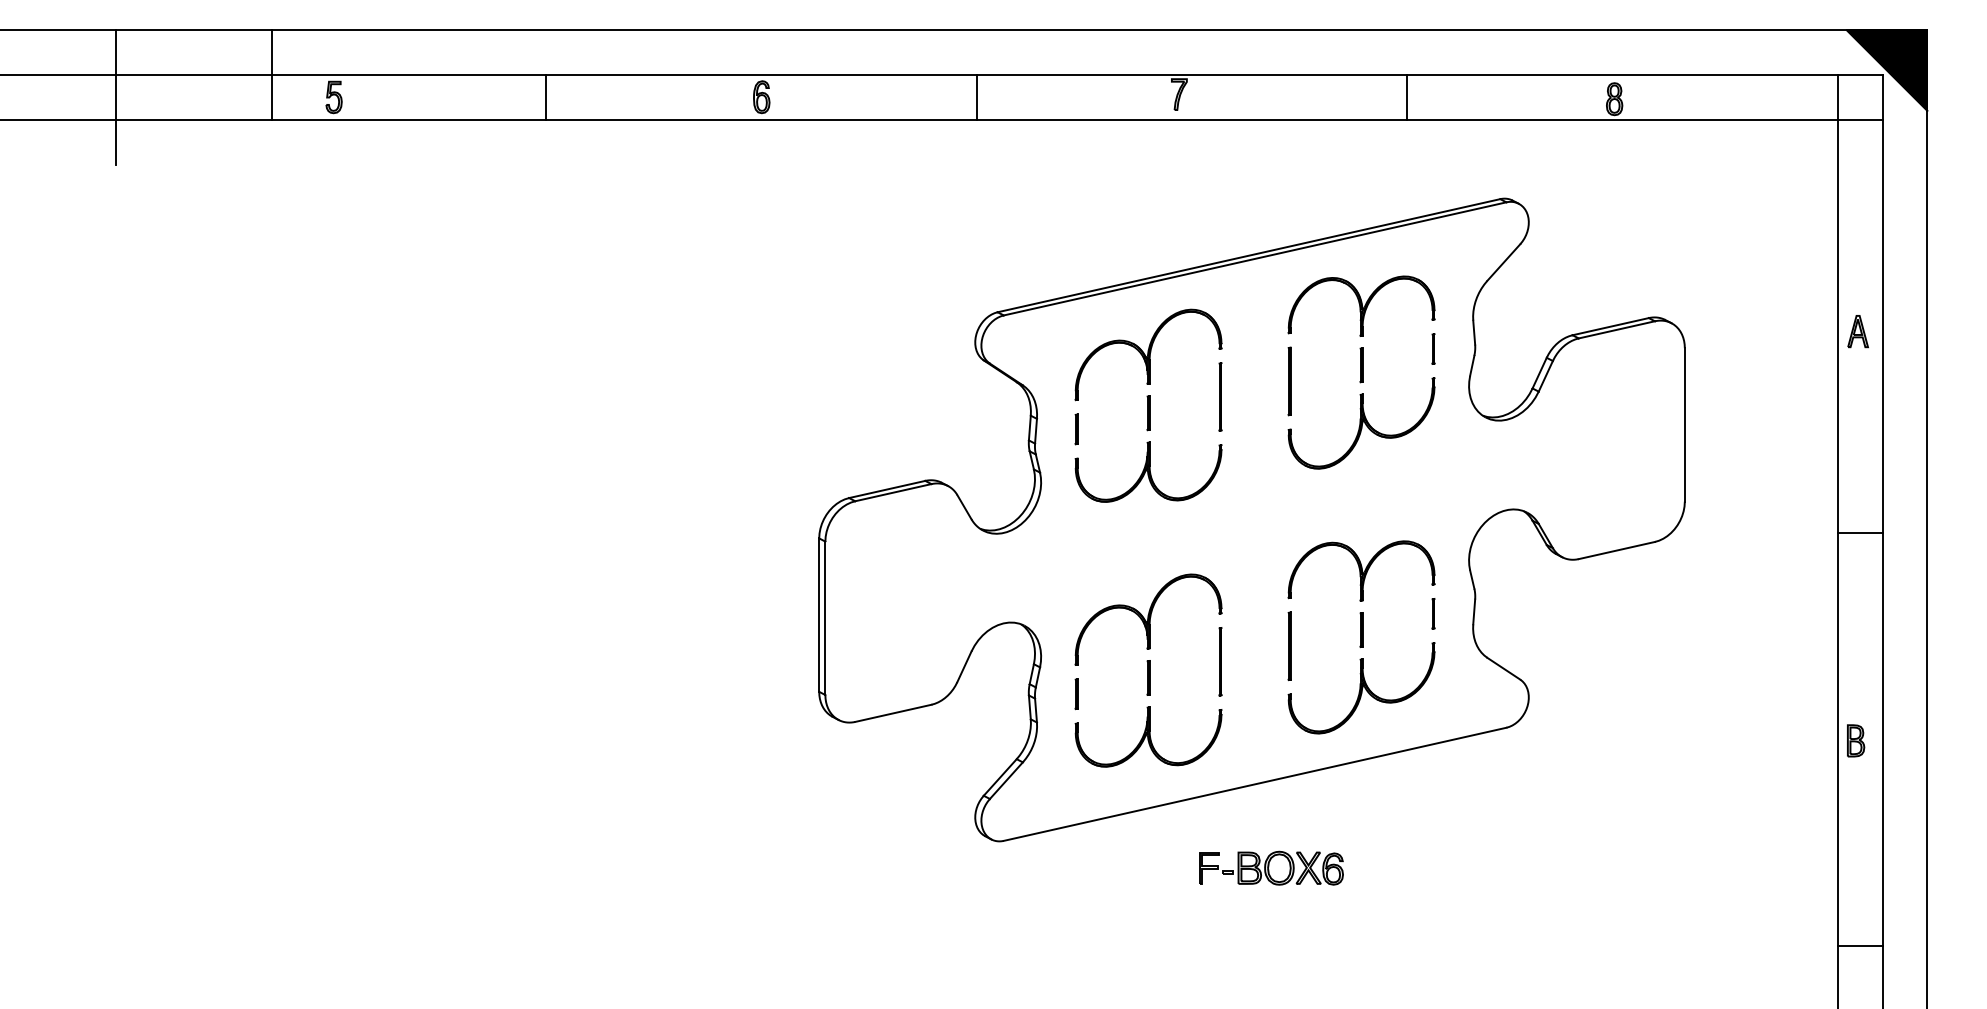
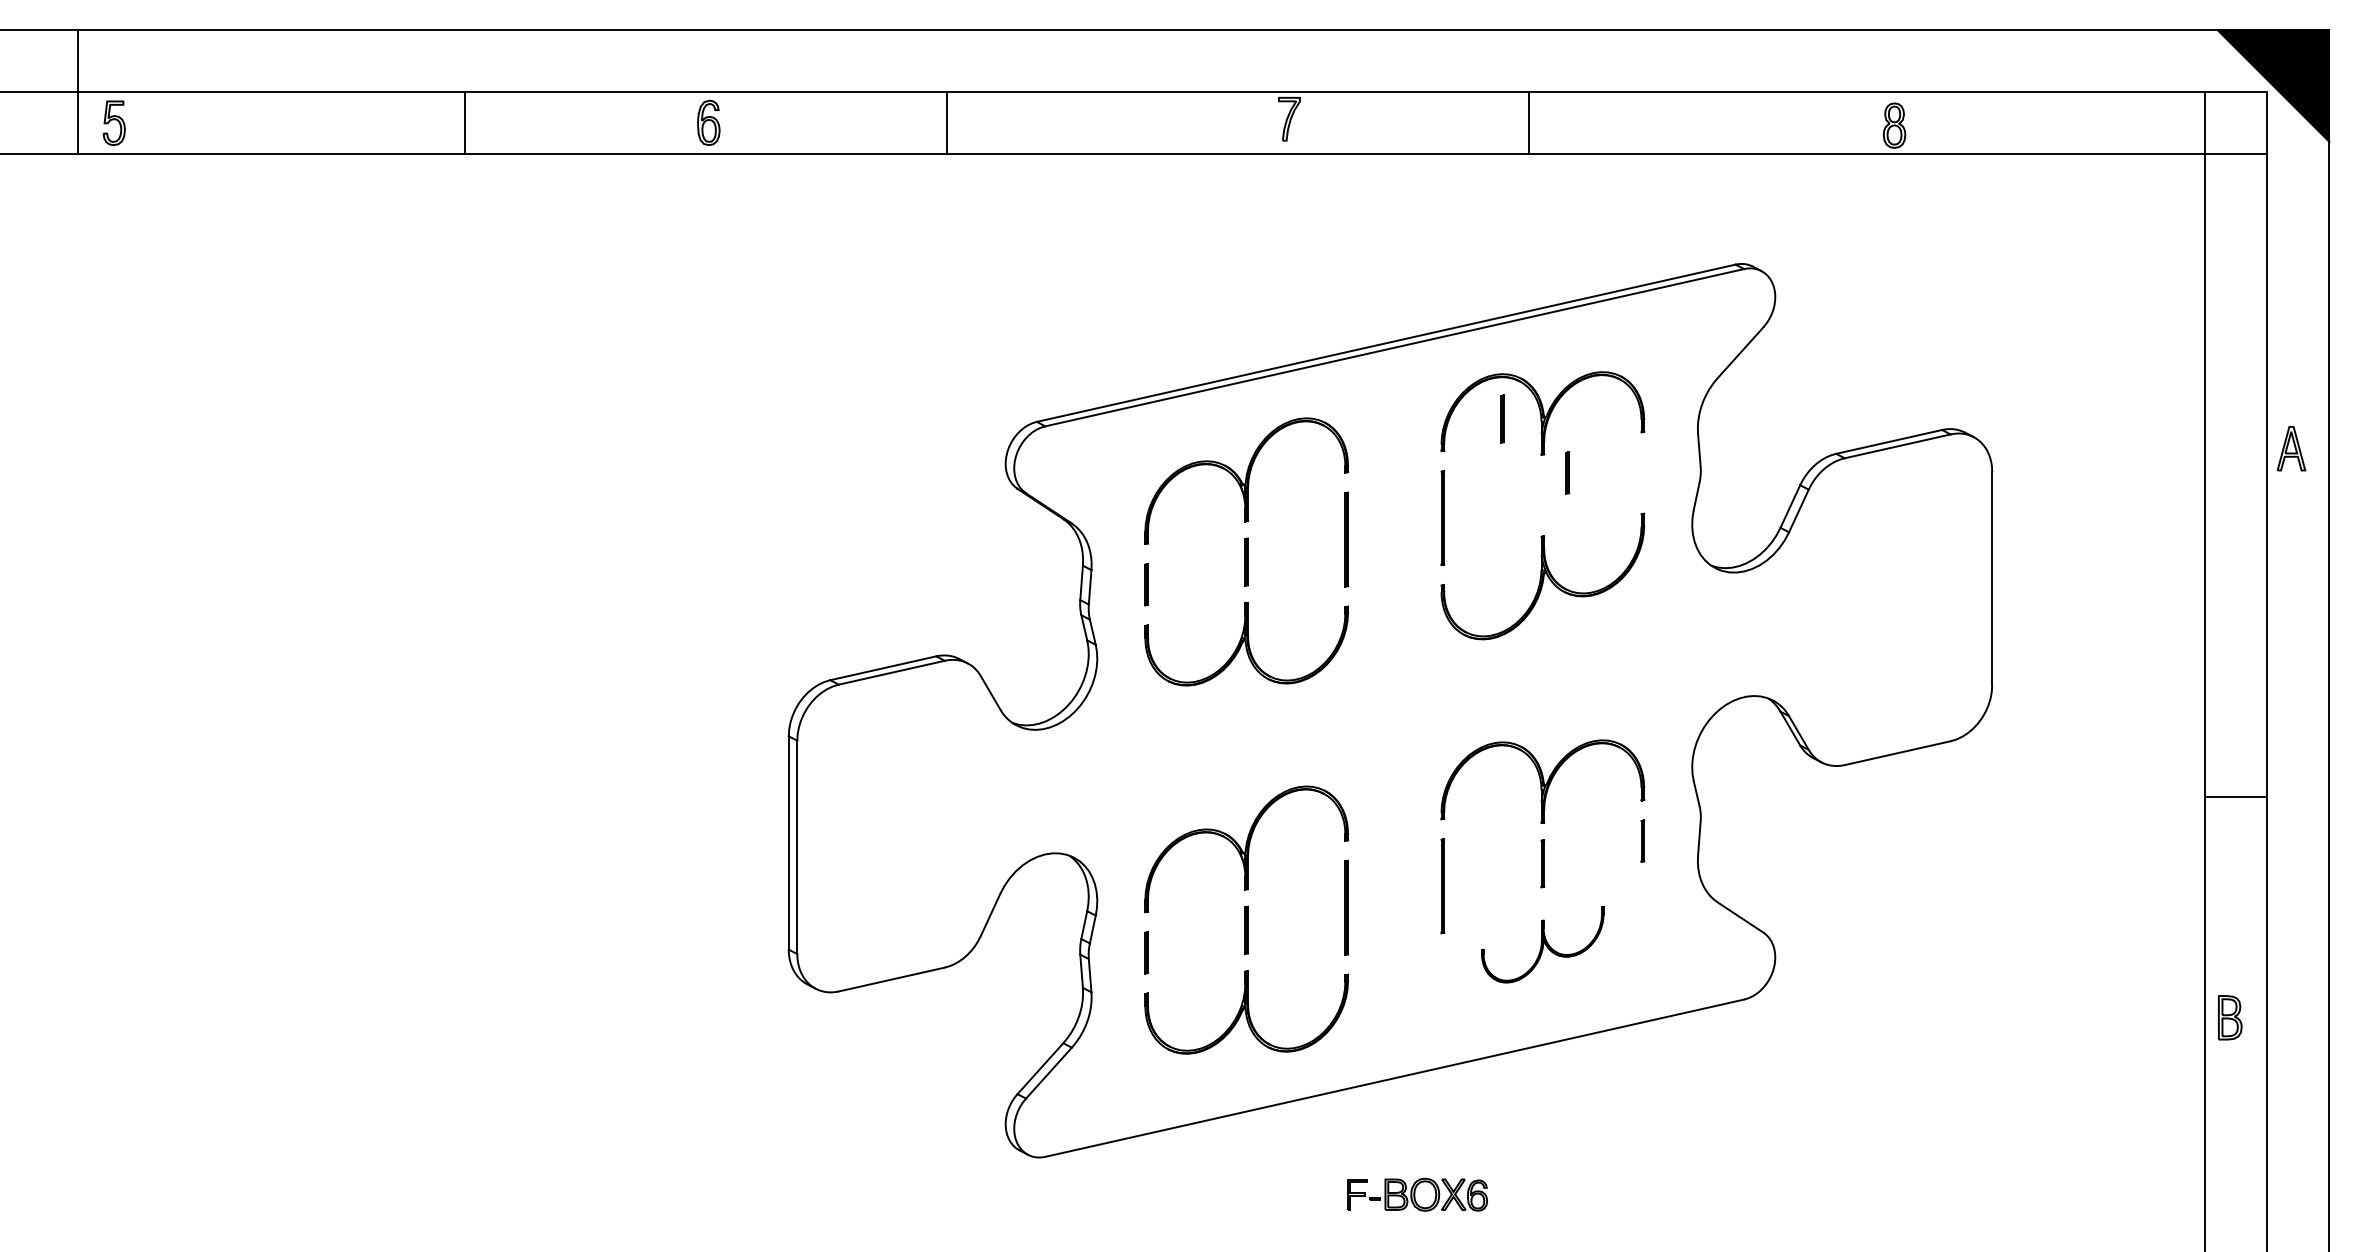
line: (272, 74) -> (78, 91), moved
line: (546, 97) -> (465, 123), moved
line: (976, 97) -> (946, 123), moved
line: (1407, 97) -> (1528, 123), moved
part: (1857, 331) -> (2290, 448), moved
line: (1433, 348) -> (1567, 472), moved
line: (1361, 365) -> (1502, 419), moved
line: (1859, 532) -> (2235, 796), moved
part: (1361, 688) -> (1542, 944), size x0.6
part: (1271, 867) -> (1417, 1193), size x0.7

